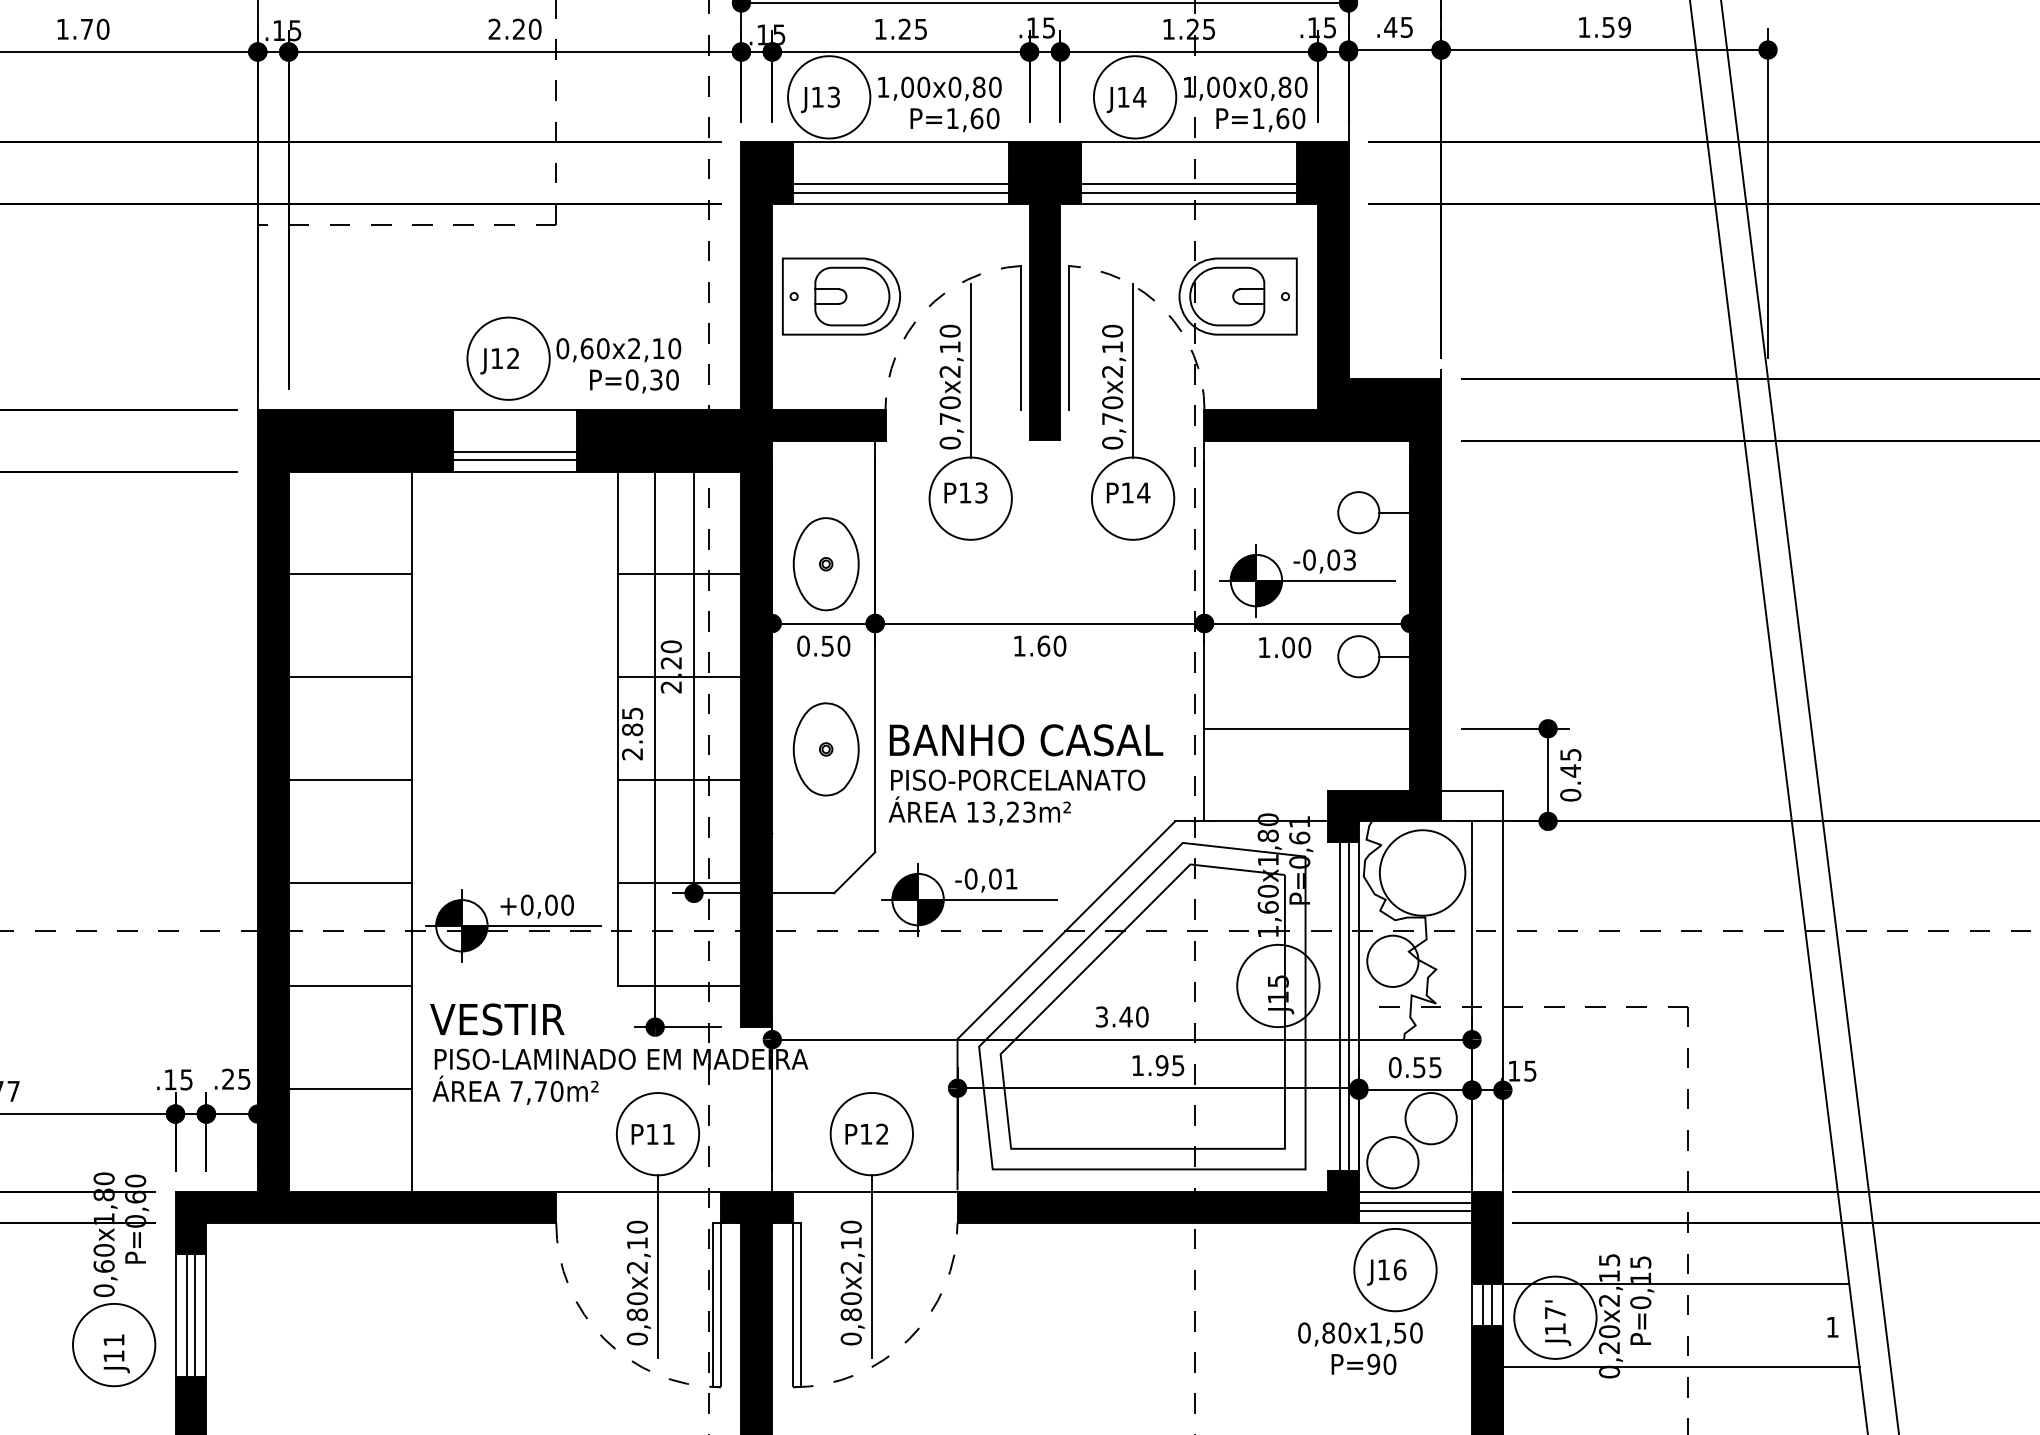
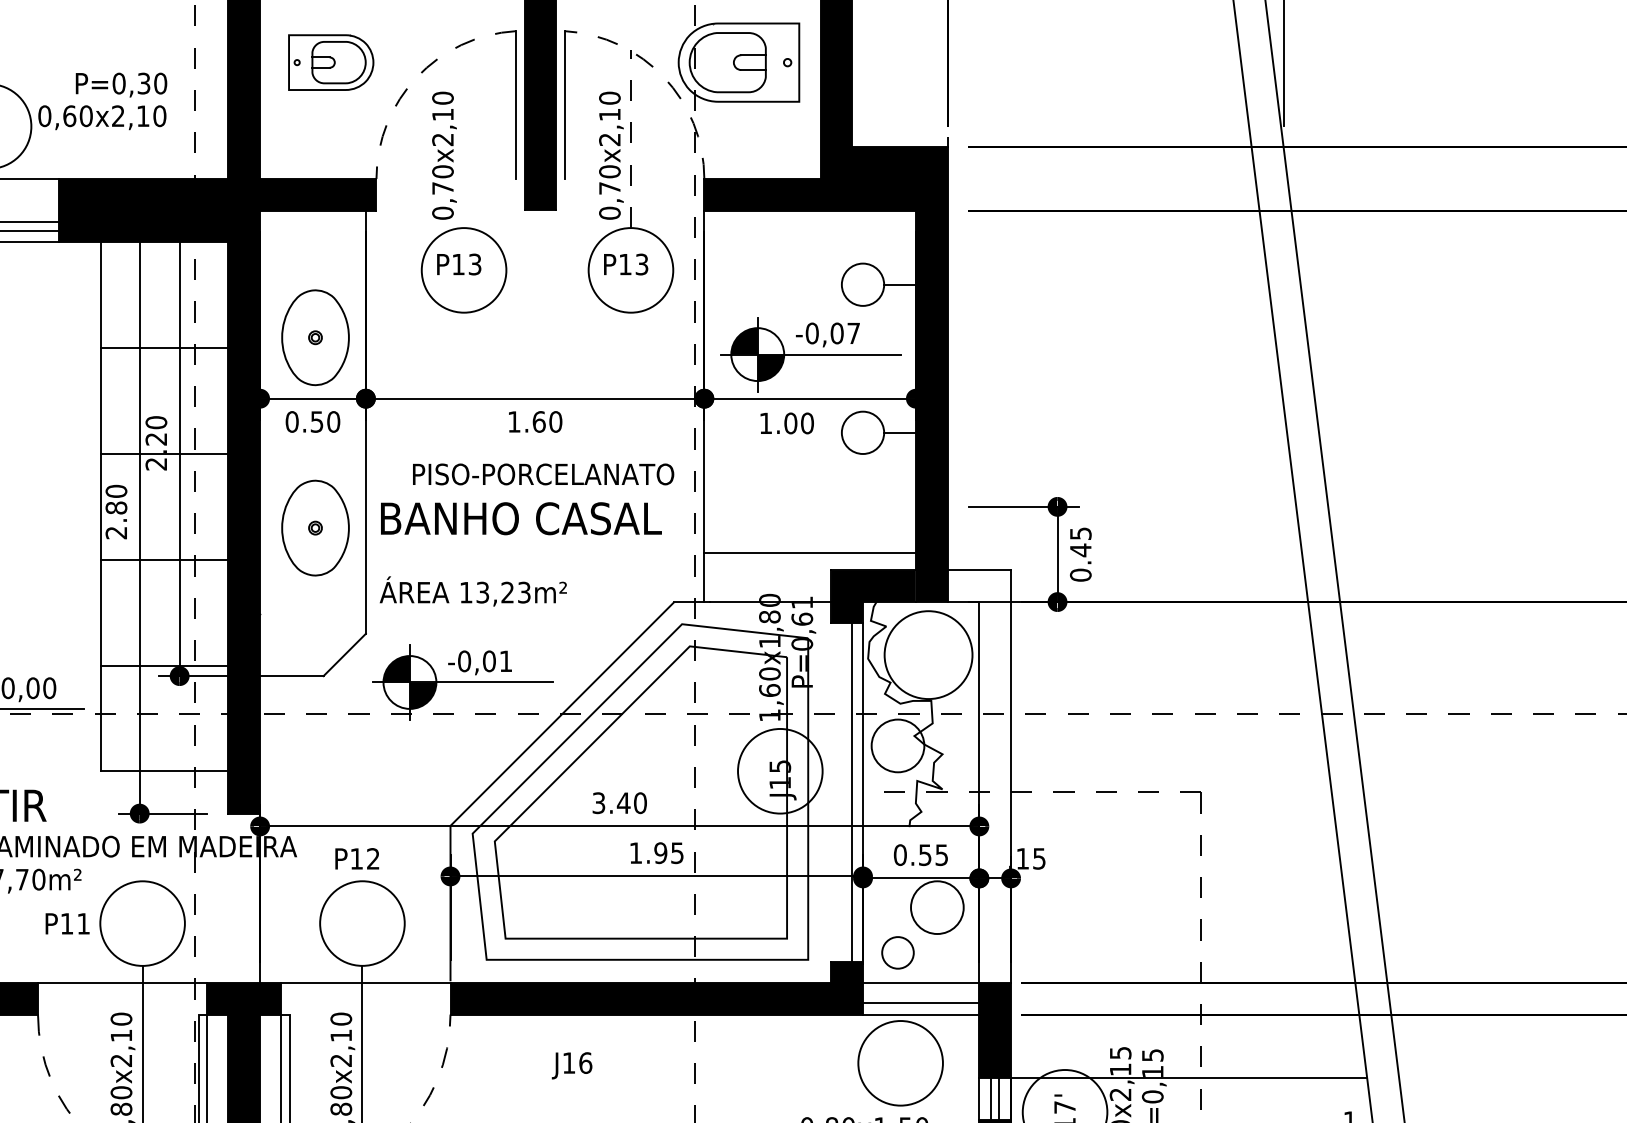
part: (841, 296) -> (331, 62), size x0.7
line: (970, 370) -> (463, 138), removed
line: (1133, 370) -> (631, 138), solid -> dashed
text: (634, 381) -> (121, 85), moved
text: (1143, 492) -> (641, 264), P14 -> P13
text: (1349, 559) -> (853, 332), -0,03 -> -0,07
text: (632, 713) -> (116, 491), 2.85 -> 2.80
line: (1307, 728) -> (810, 552), moved
text: (1018, 779) -> (544, 473), moved
line: (1340, 1006) -> (844, 792), removed
text: (866, 1133) -> (356, 858), moved
text: (652, 1134) -> (67, 923), moved
circle: (1392, 1162) -> (897, 952), size x0.6
line: (1415, 1203) -> (921, 994), removed
text: (1386, 1272) -> (571, 1065), moved

